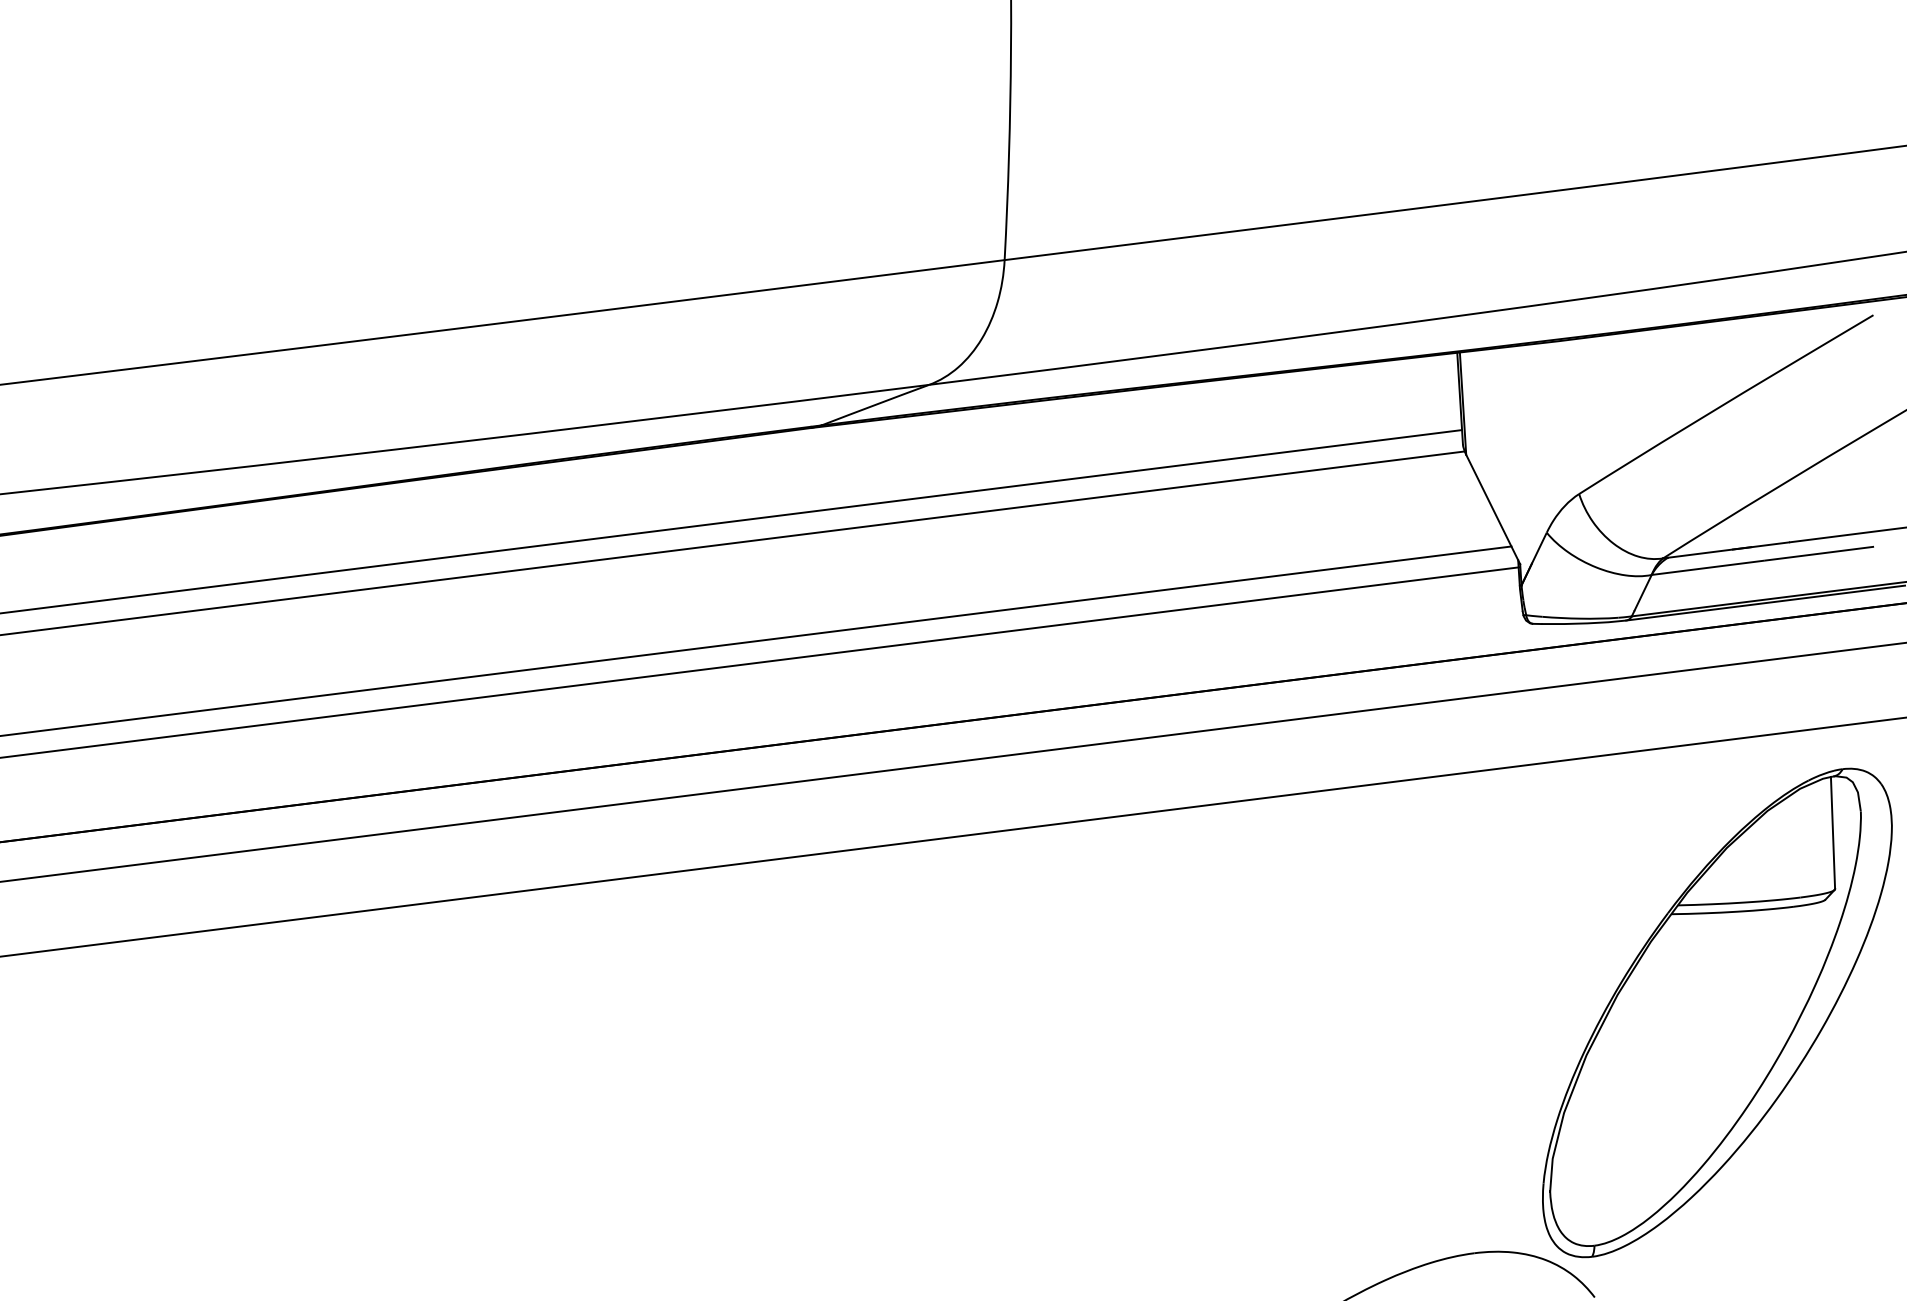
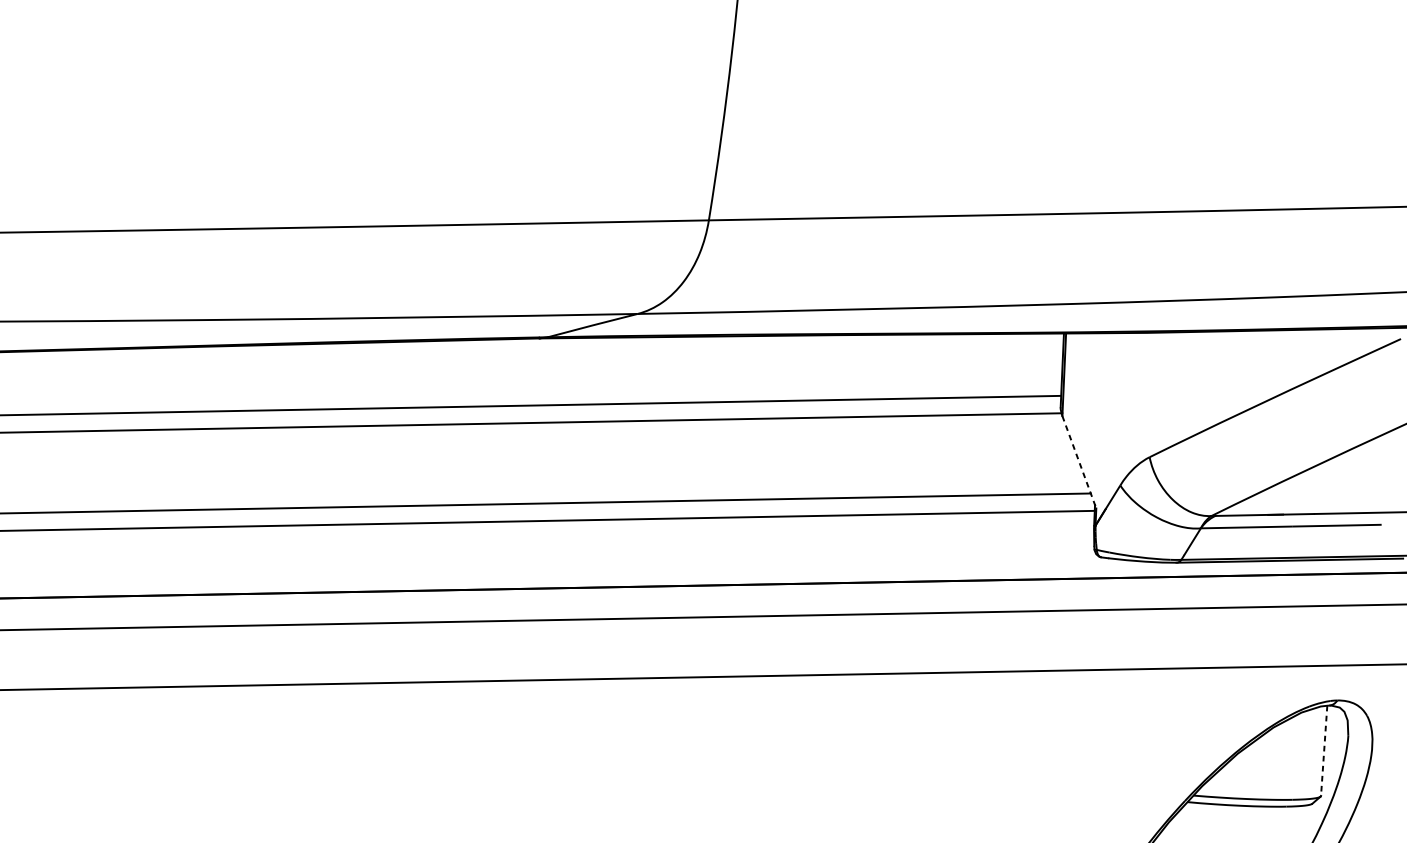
line: (1493, 510) -> (1079, 463), solid -> dashed
line: (1833, 833) -> (1324, 751), solid -> dashed

